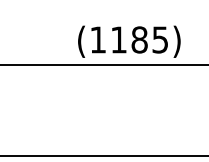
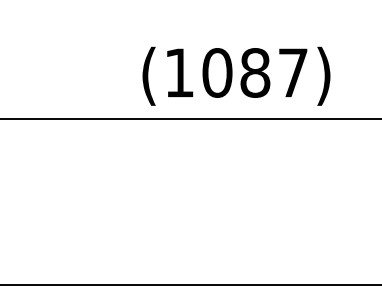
text: (138, 39) -> (253, 72), (1185) -> (1087)

